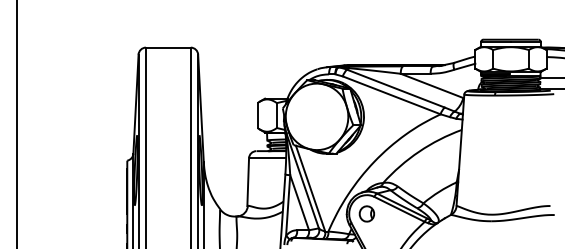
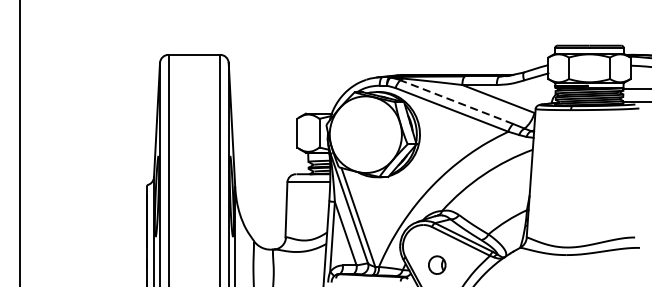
line: (395, 88) -> (456, 101), solid -> dashed
part: (366, 213) -> (436, 264), moved

